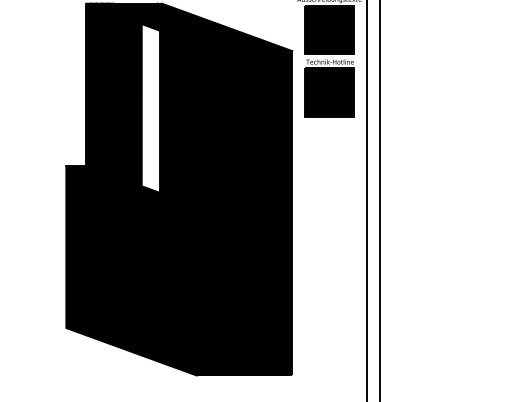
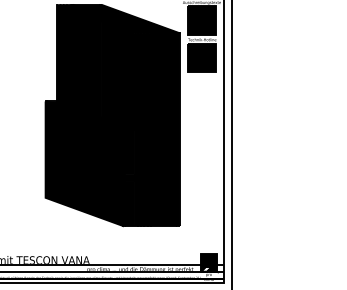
fill: (150, 108) -> (95, 67), added

